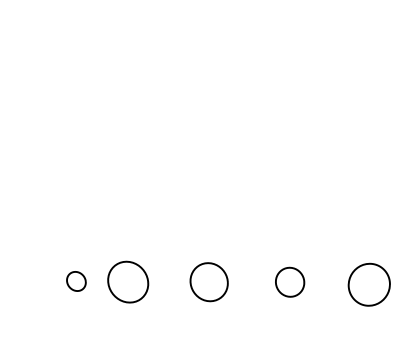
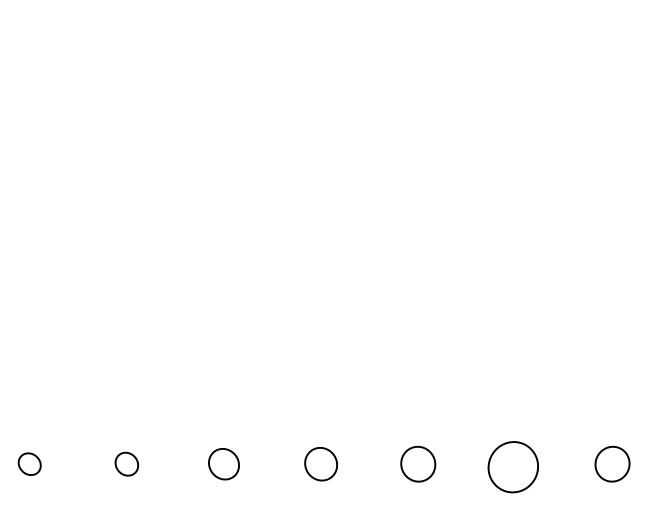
part: (76, 280) -> (126, 463), moved
part: (127, 282) -> (223, 464), size x0.62
part: (208, 282) -> (320, 464), size x0.71

